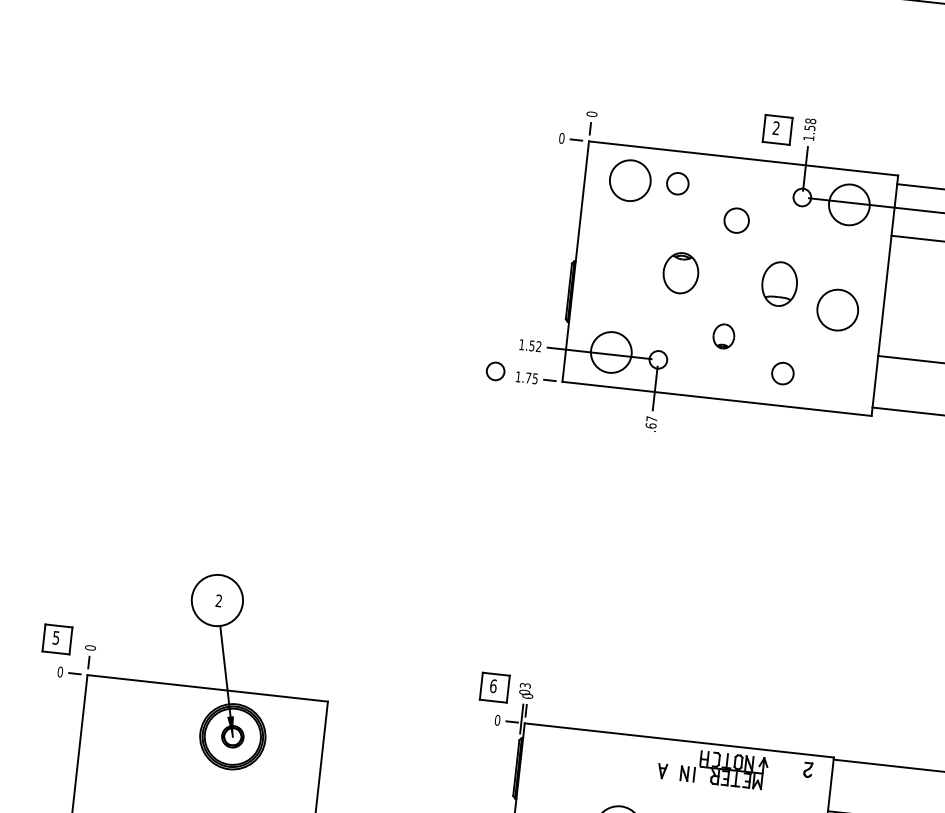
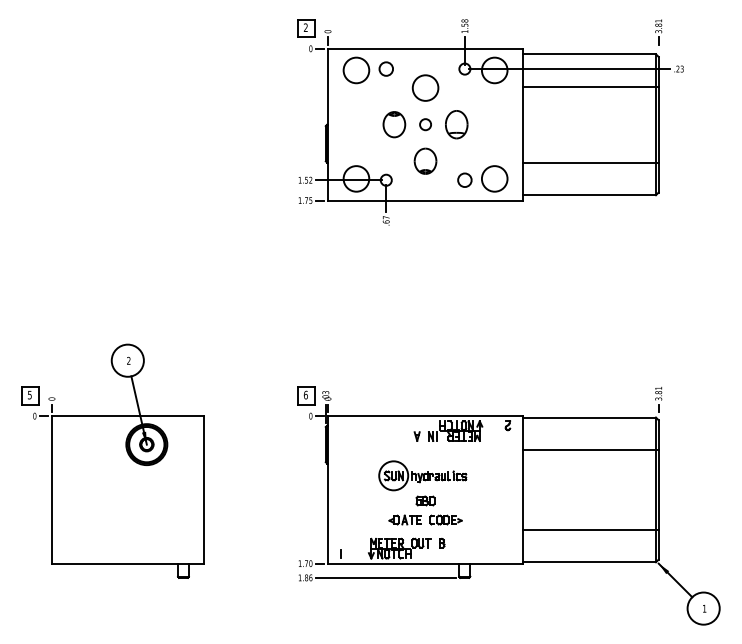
part: (777, 129) -> (306, 28), moved
circle: (736, 219) -> (425, 87), size x1.67
circle: (837, 309) -> (494, 178), moved
part: (723, 335) -> (425, 160), size x1.67
circle: (495, 371) -> (425, 124), moved

